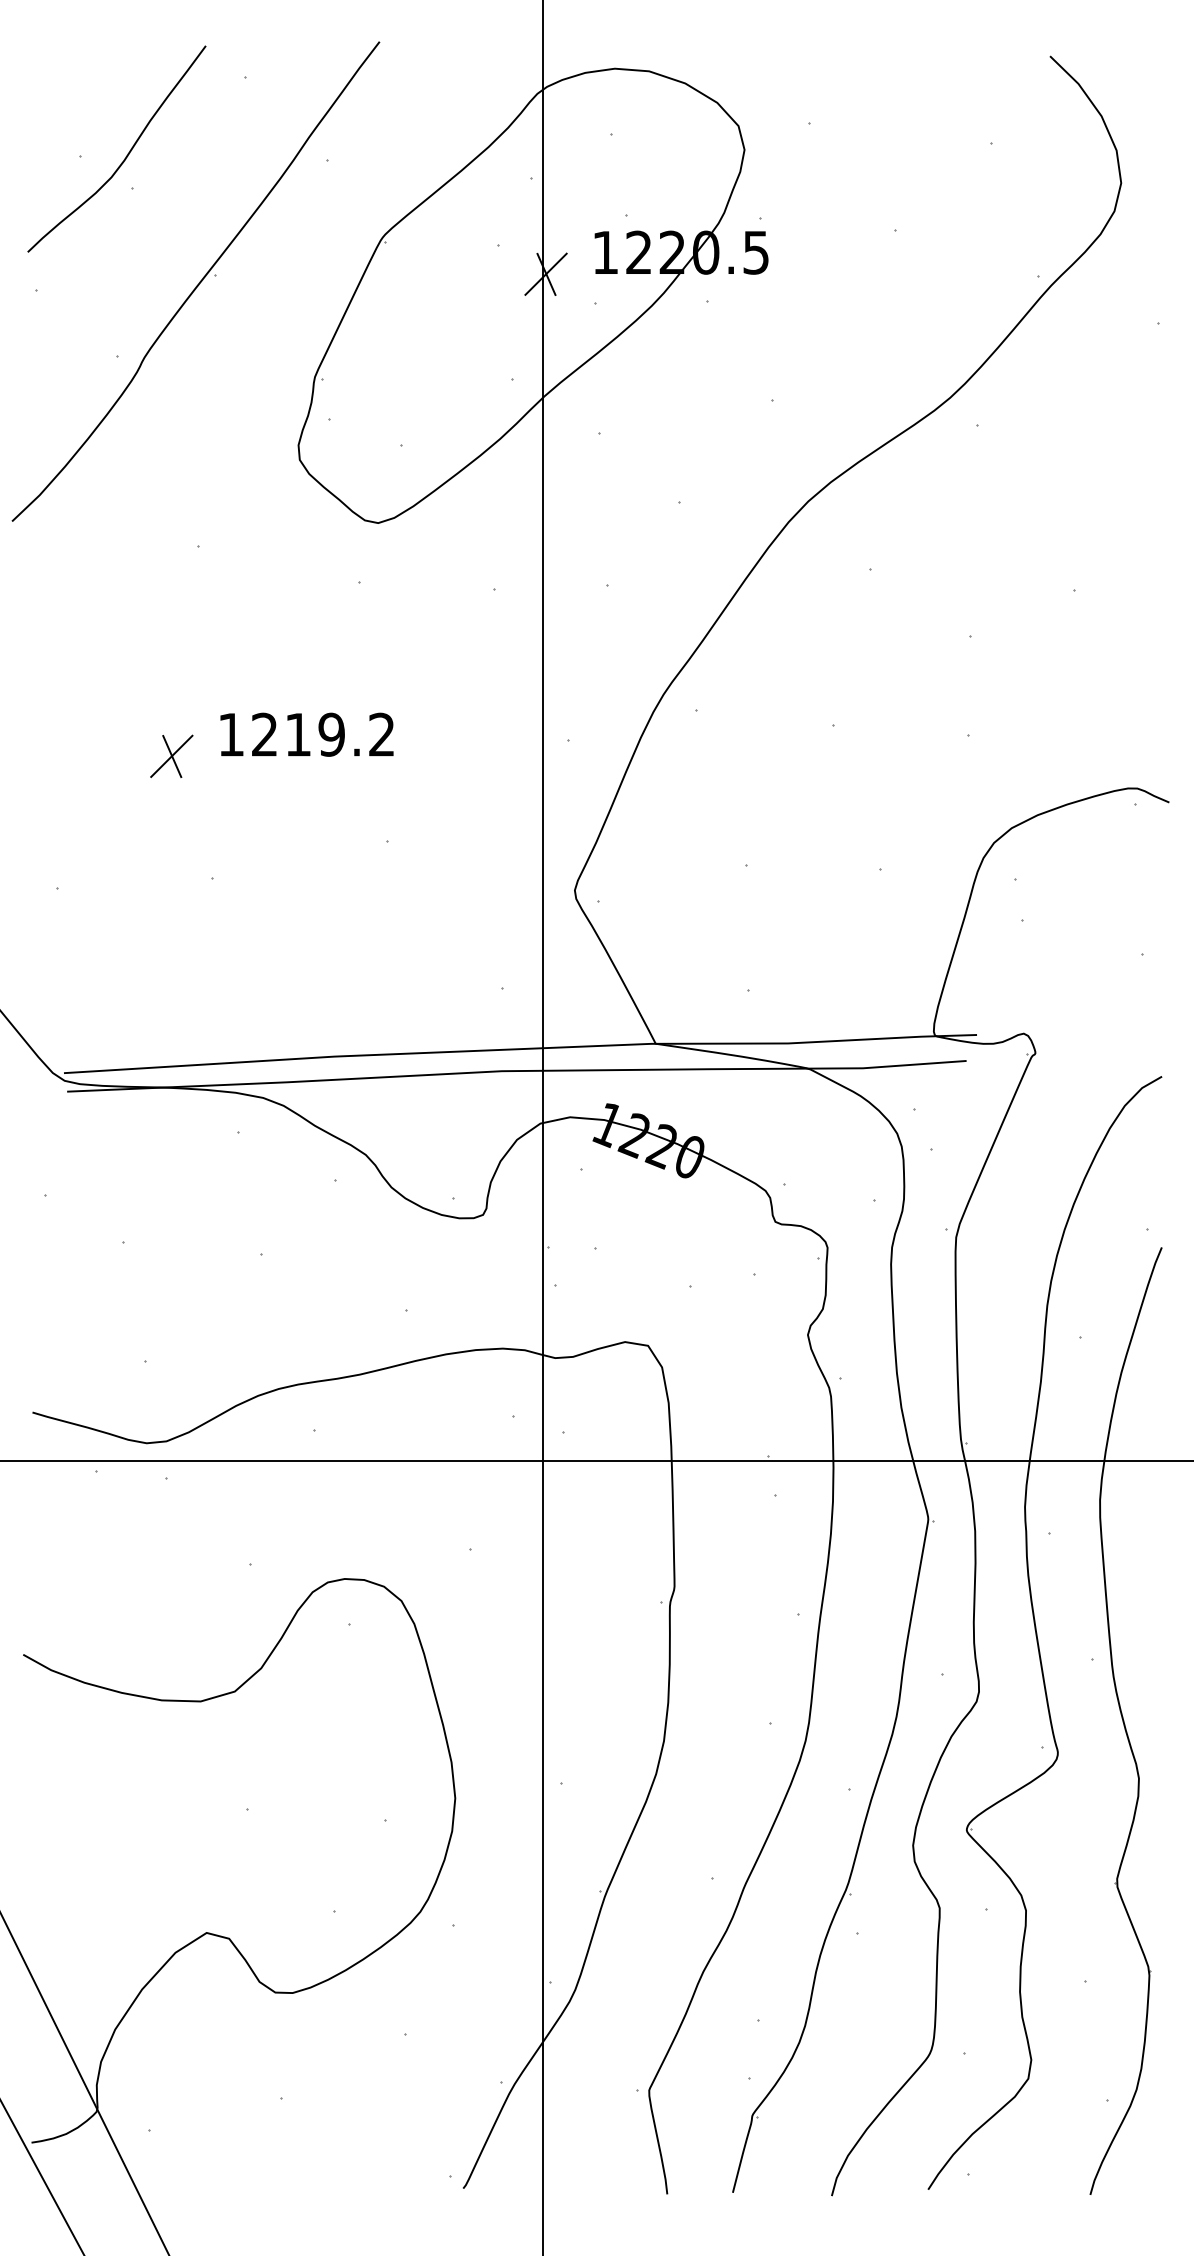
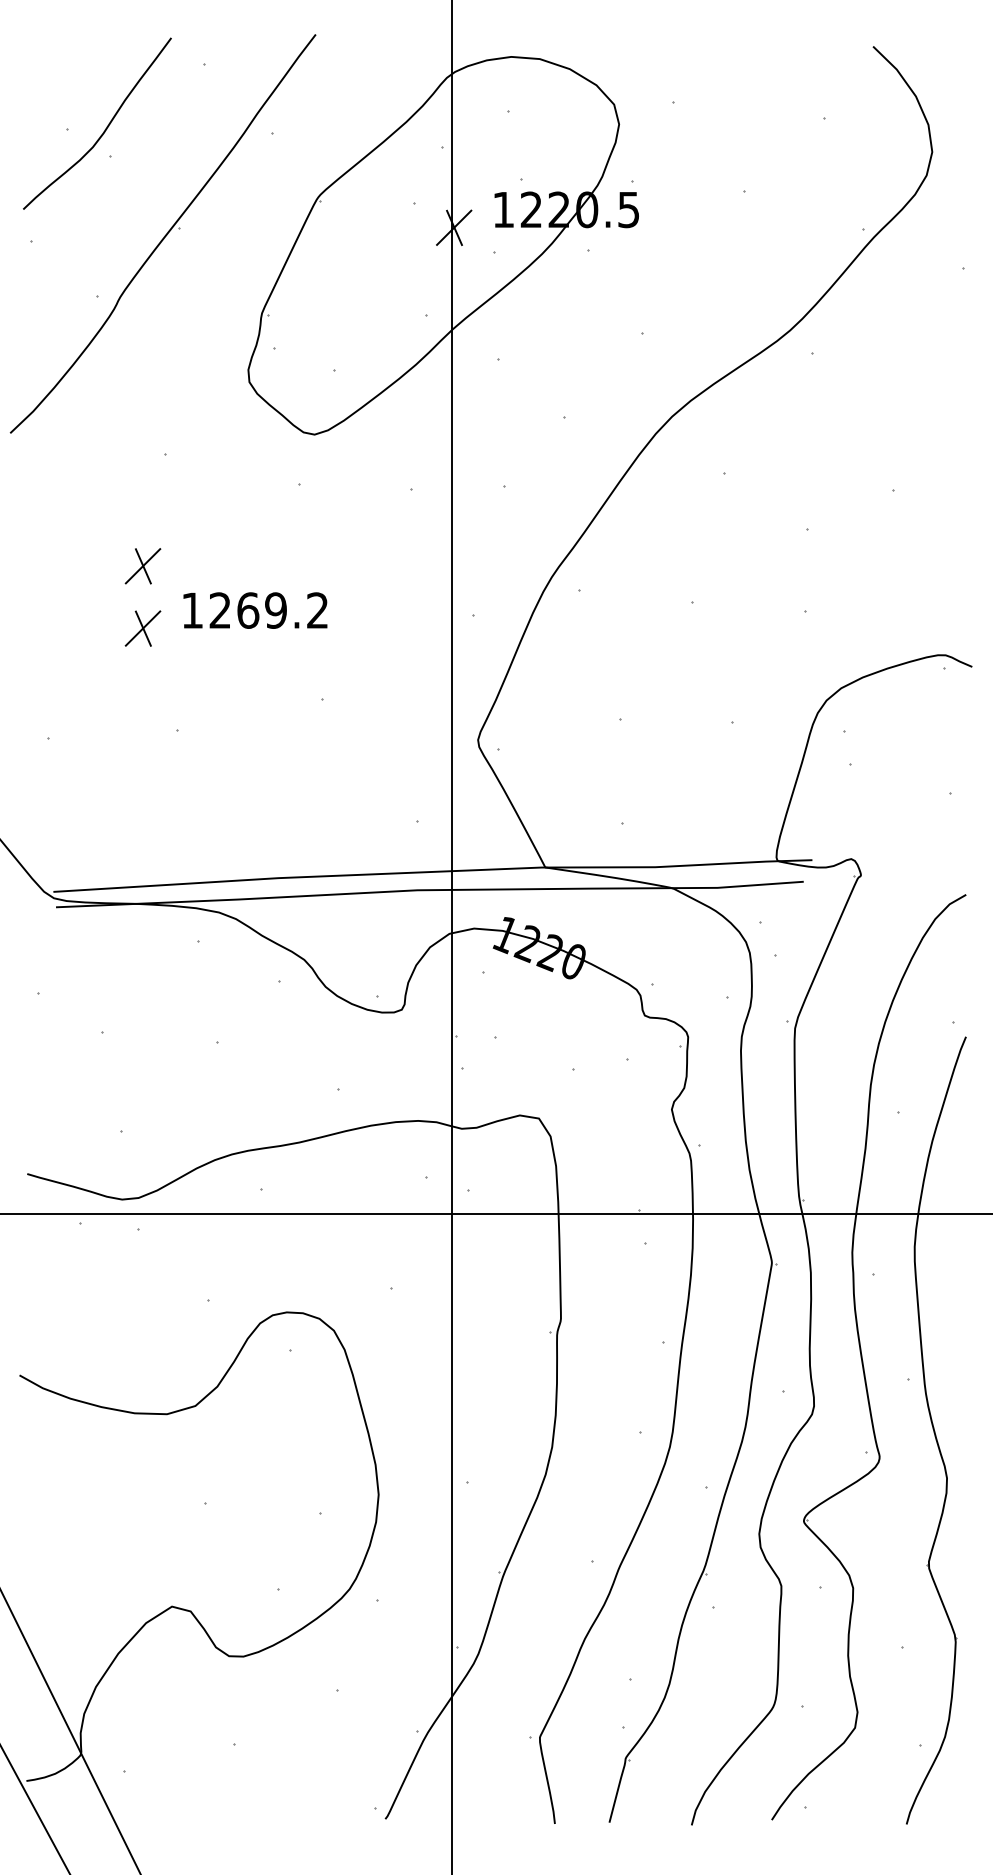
part: (171, 680) -> (142, 565), added
text: (298, 734) -> (248, 610), 1219.2 -> 1269.2

